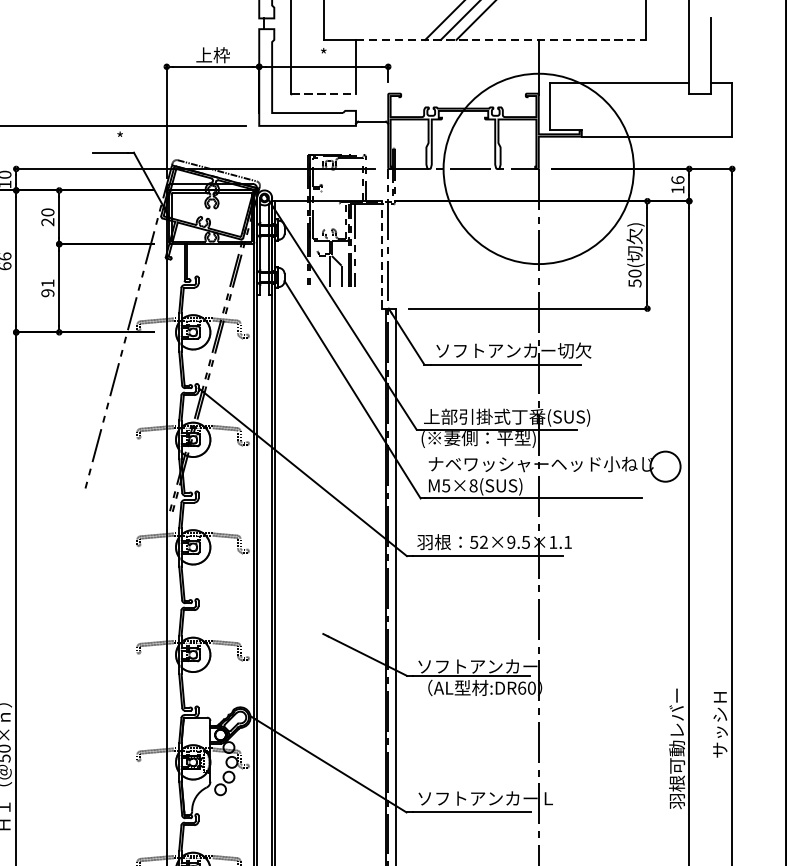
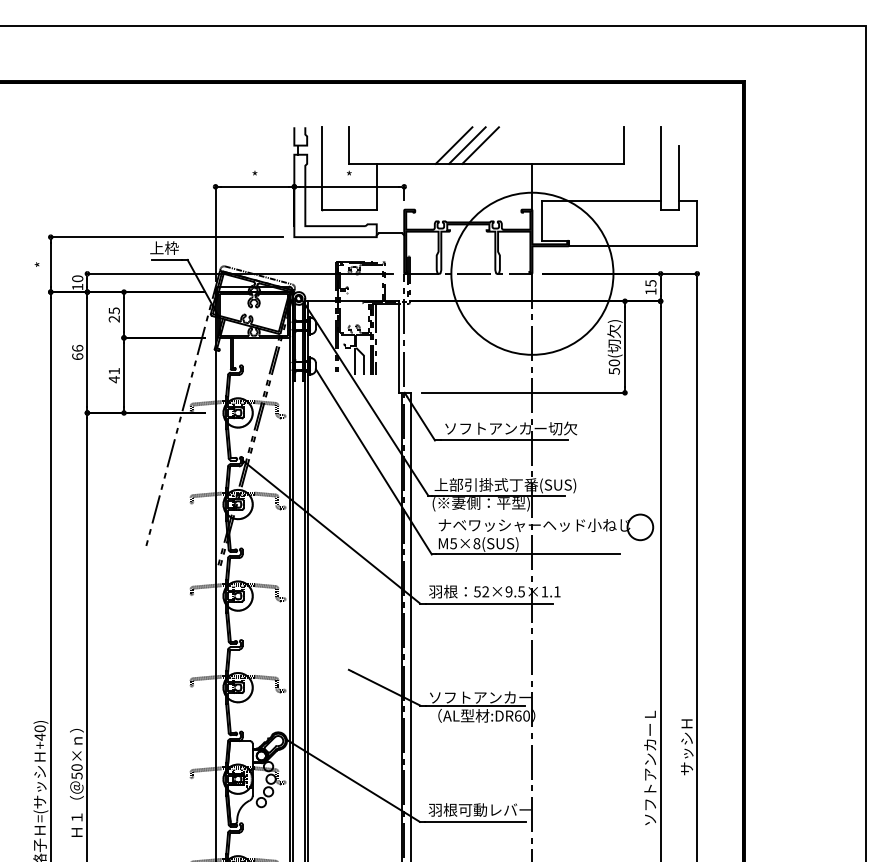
line: (501, 39) -> (500, 163), dashed -> solid
text: (212, 54) -> (254, 176), 上枠 -> *
line: (323, 93) -> (349, 209), dashed -> solid
text: (106, 138) -> (164, 247), * -> 上枠
text: (677, 179) -> (650, 282), 16 -> 15
text: (46, 212) -> (113, 310), 20 -> 25
line: (381, 255) -> (398, 347), dashed -> solid
text: (46, 293) -> (113, 379), 91 -> 41
text: (676, 748) -> (649, 767), 羽根可動レバー -> ソフトアンカーＬ
text: (484, 797) -> (486, 809), ソフトアンカーＬ -> 羽根可動レバー

